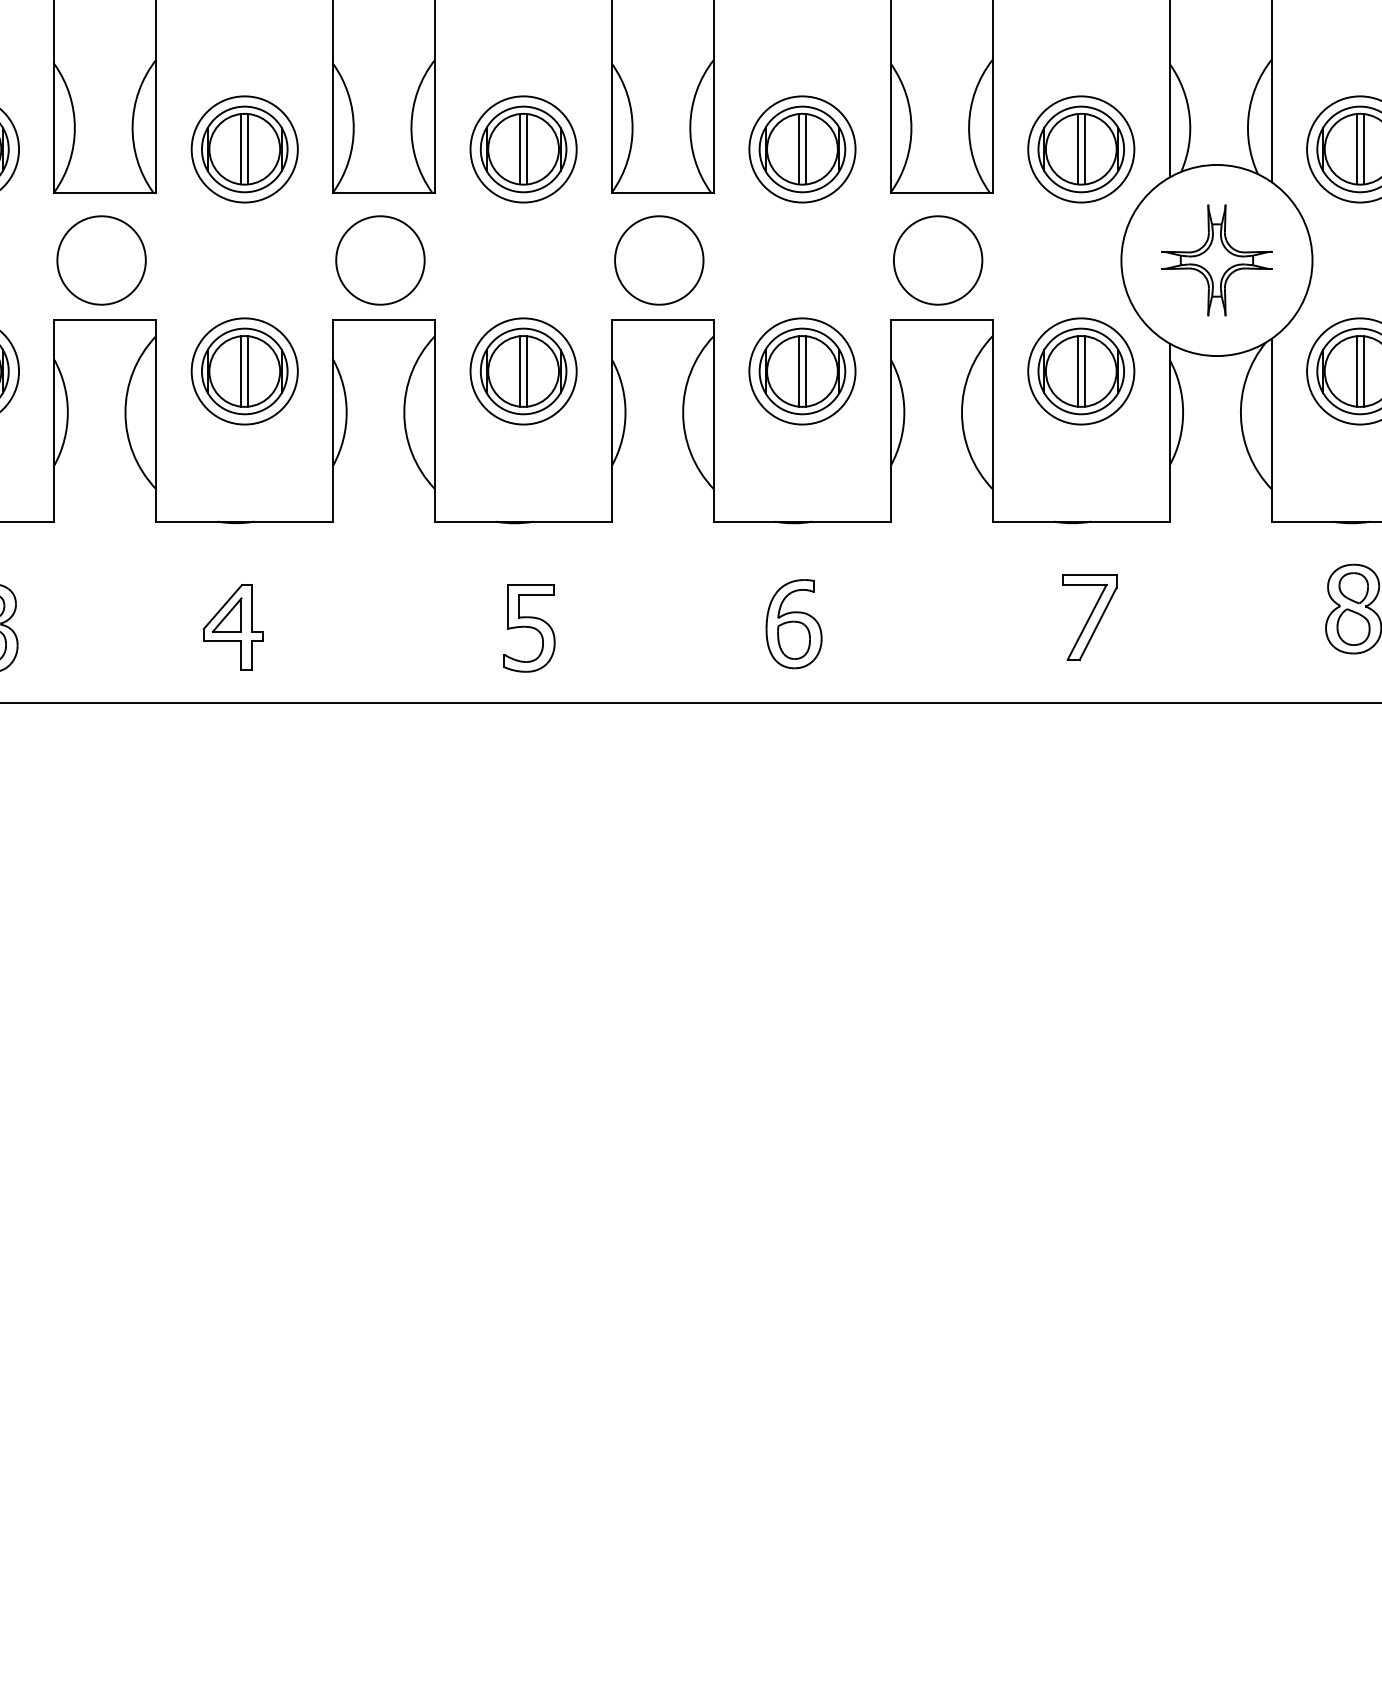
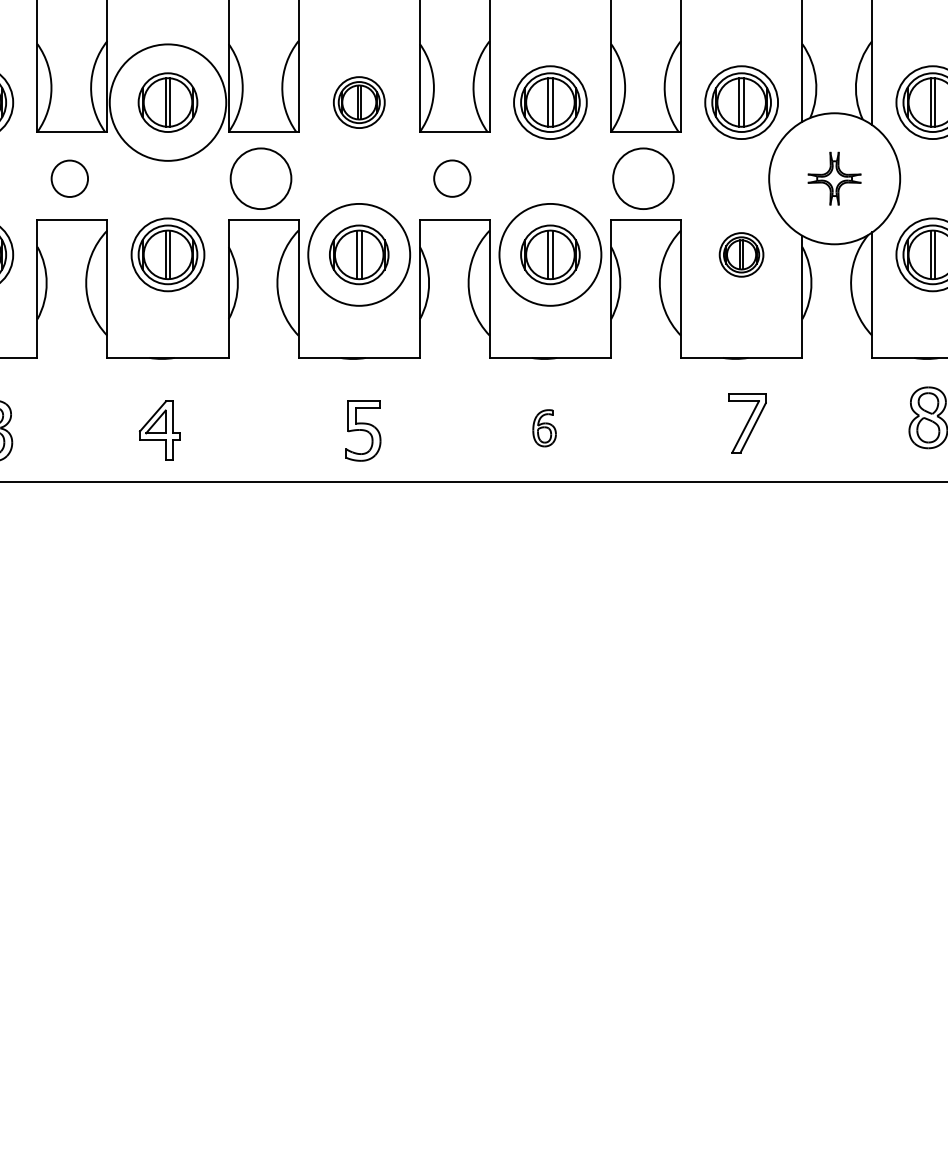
circle: (244, 149) -> (167, 102), size x1.6
part: (524, 149) -> (359, 102), size x0.7
circle: (101, 260) -> (69, 178), size x0.6
circle: (659, 260) -> (452, 178), size x0.6
part: (1216, 260) -> (834, 178), size x0.7
circle: (522, 370) -> (358, 254), size x1.4
circle: (802, 370) -> (550, 254), size x1.4
part: (1081, 370) -> (741, 254), size x0.6
part: (793, 624) -> (544, 428), size x0.6

